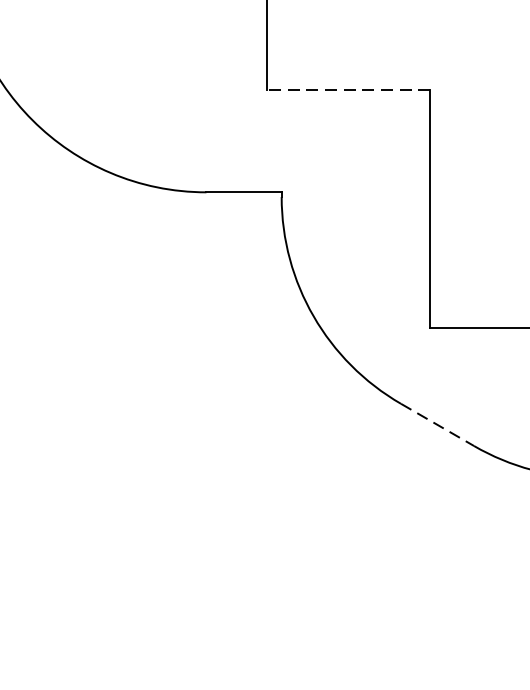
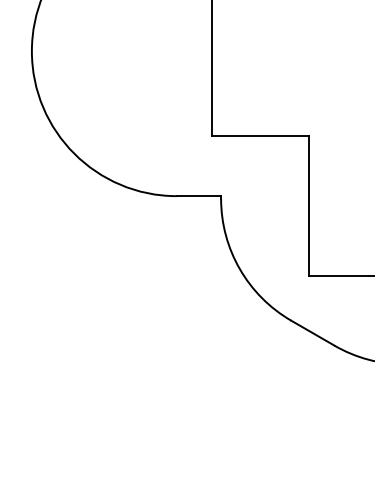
line: (346, 89) -> (259, 135), dashed -> solid
line: (436, 425) -> (312, 333), dashed -> solid

